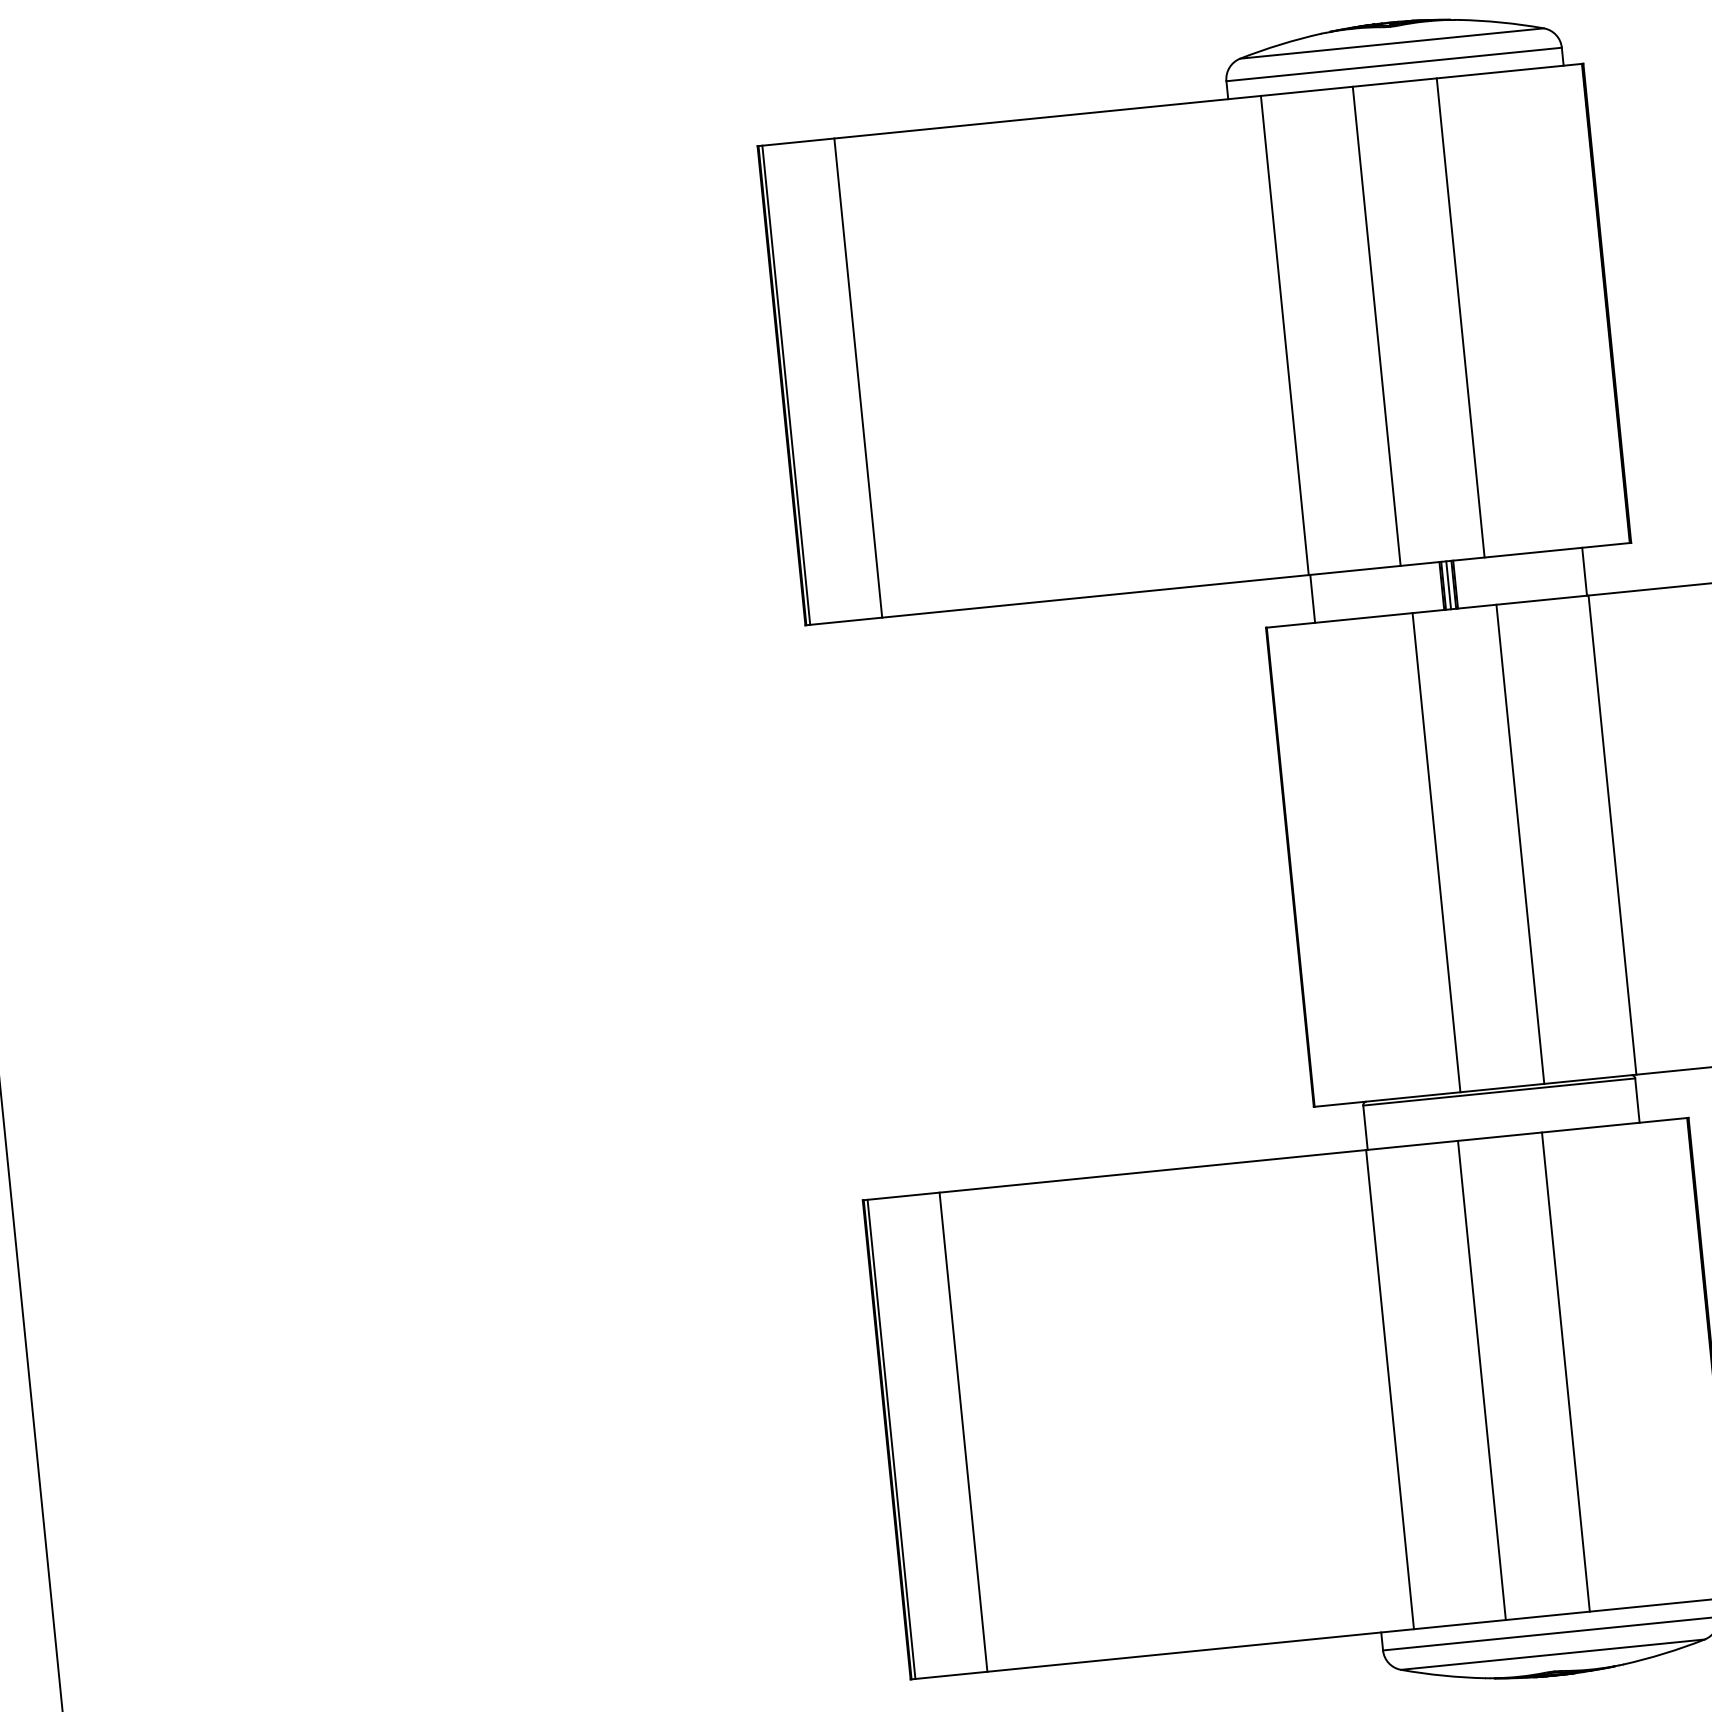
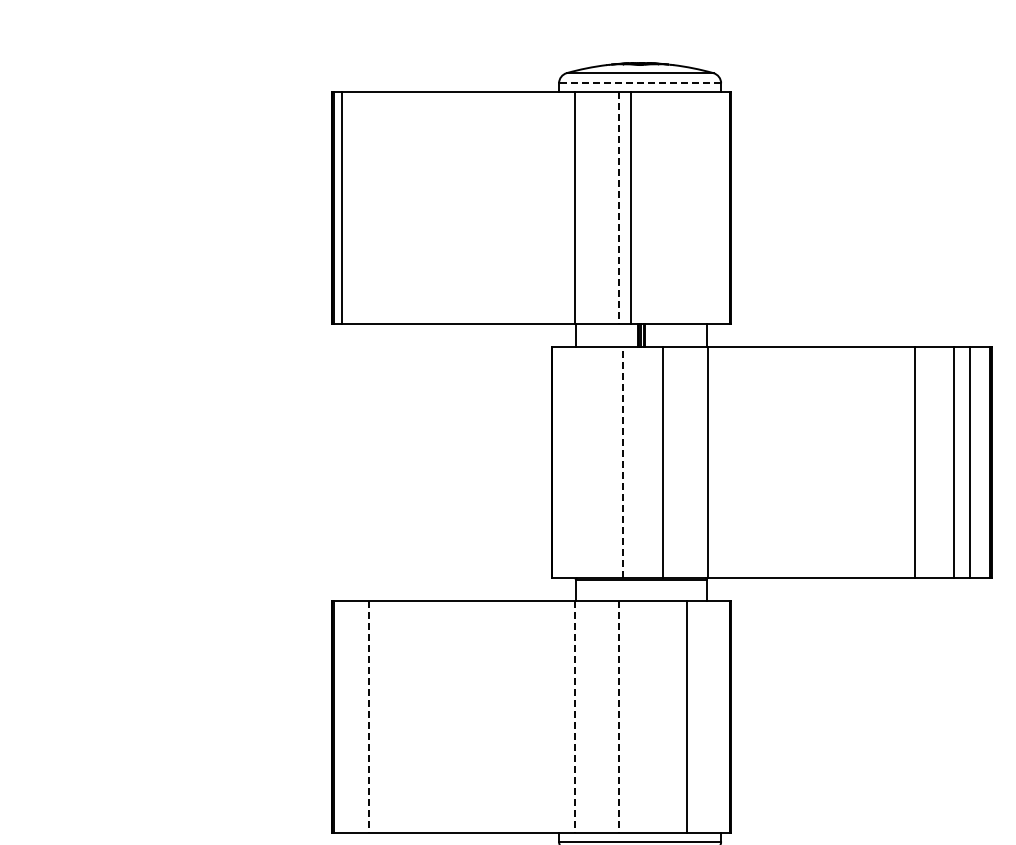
line: (1392, 65) -> (639, 83), solid -> dashed
line: (1459, 317) -> (630, 207), moved
line: (1377, 325) -> (619, 207), solid -> dashed
line: (857, 377) -> (341, 207), moved
line: (1436, 852) -> (622, 462), solid -> dashed
line: (1565, 1370) -> (686, 716), moved
line: (1482, 1381) -> (619, 717), solid -> dashed
line: (1389, 1390) -> (574, 717), solid -> dashed
line: (963, 1433) -> (368, 717), solid -> dashed

